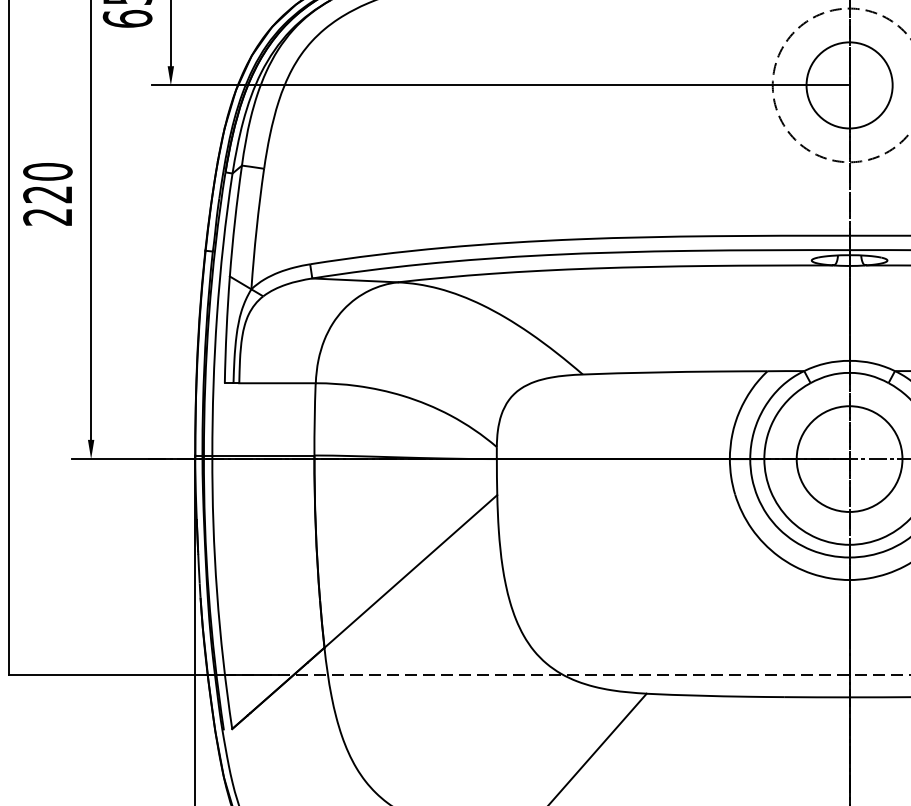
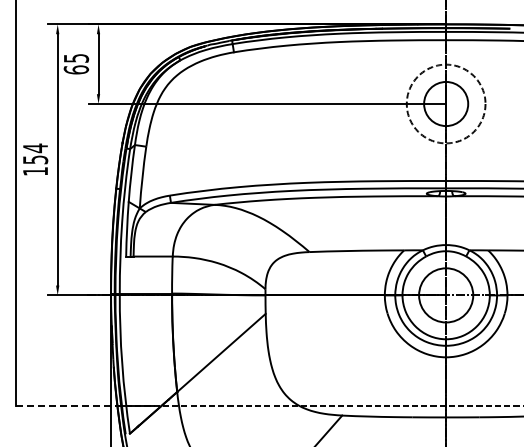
text: (47, 193) -> (35, 159), 220 -> 154
line: (108, 676) -> (66, 406), solid -> dashed

